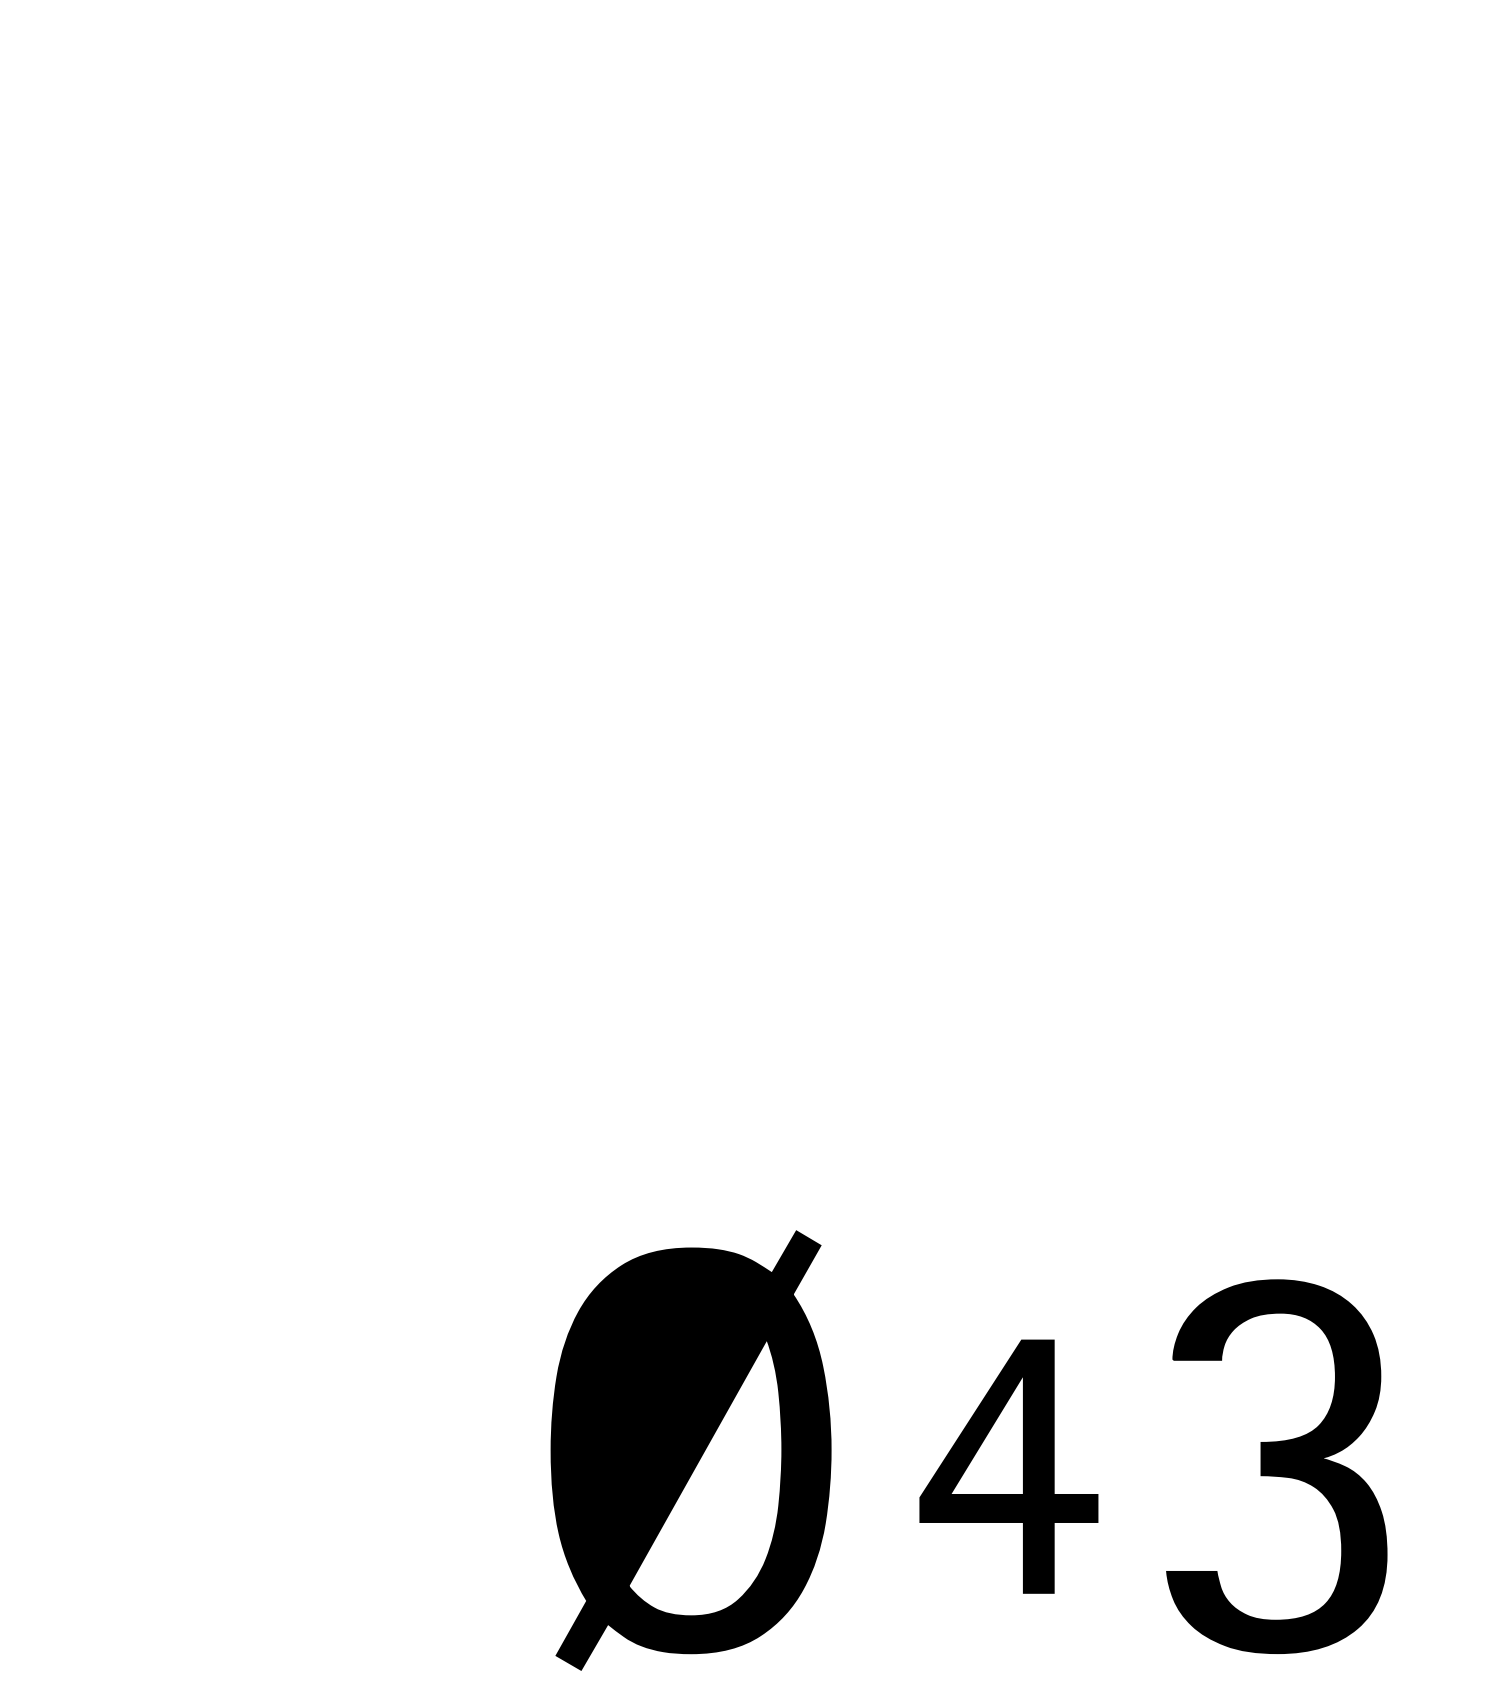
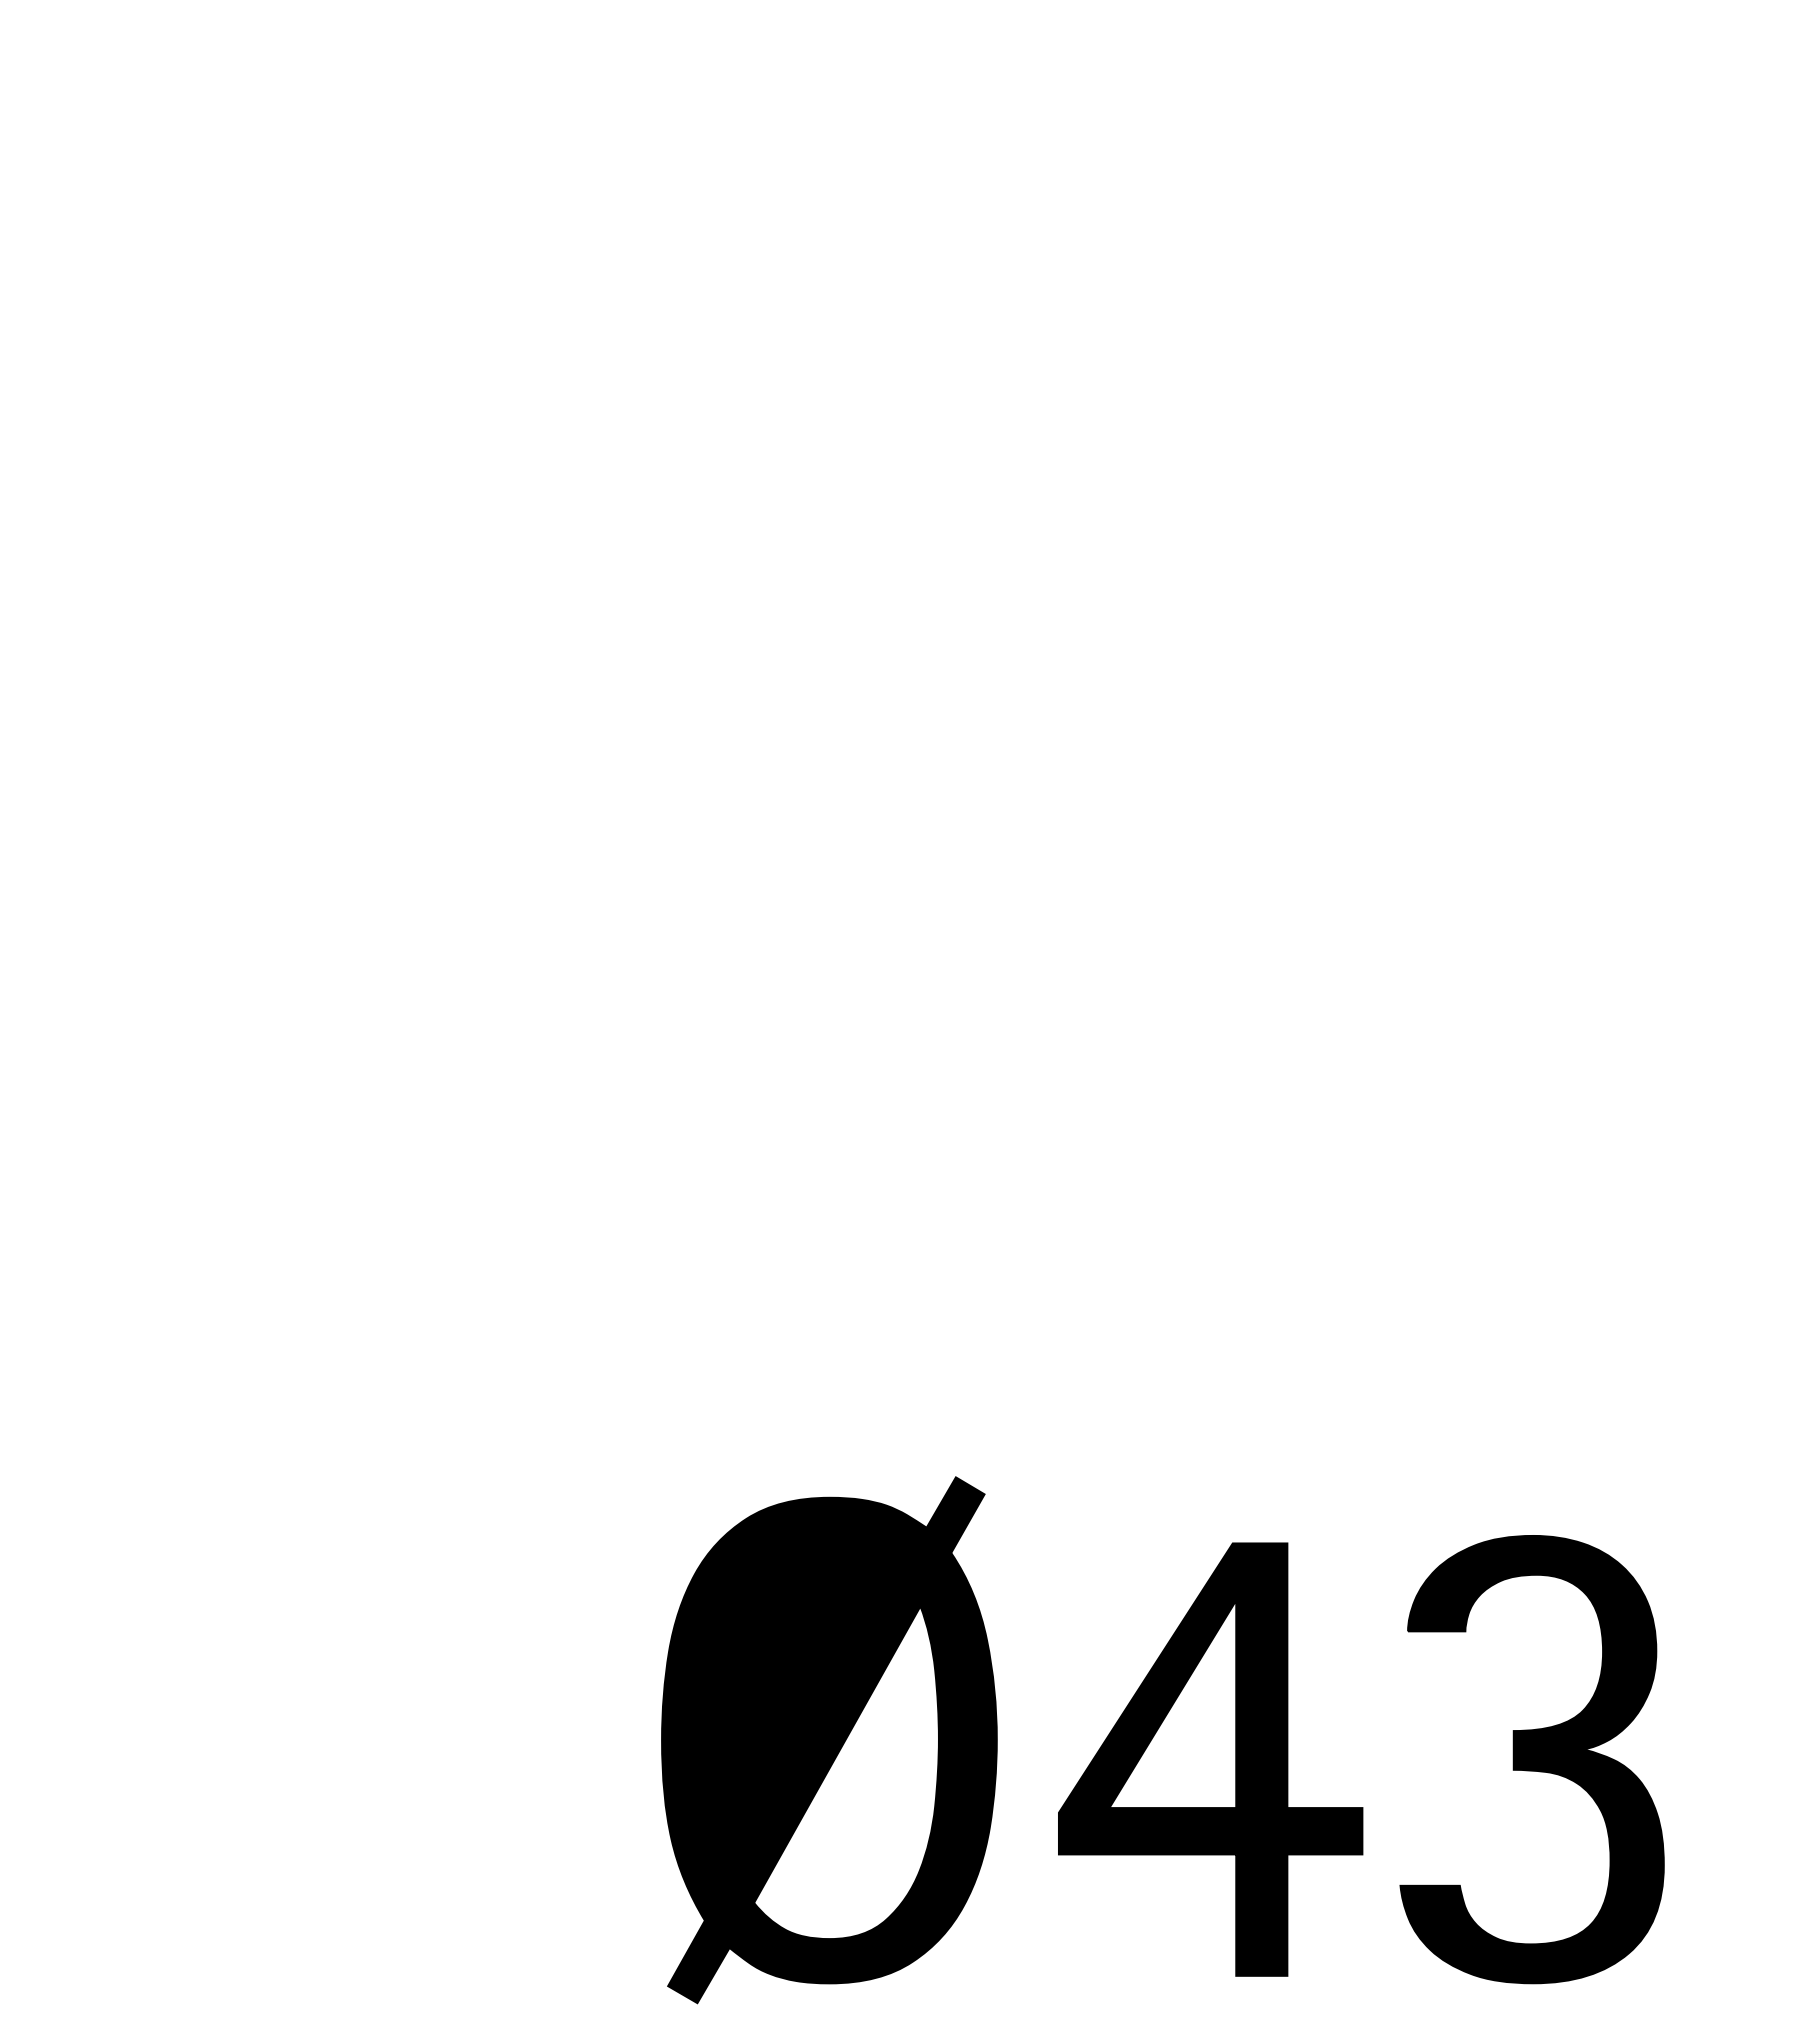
part: (1008, 1466) -> (1210, 1759), size x1.43

